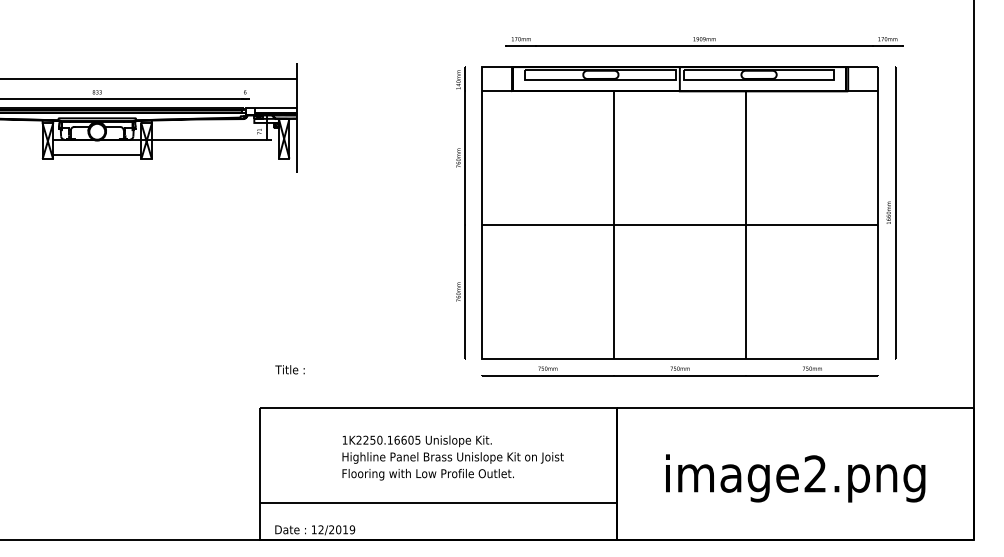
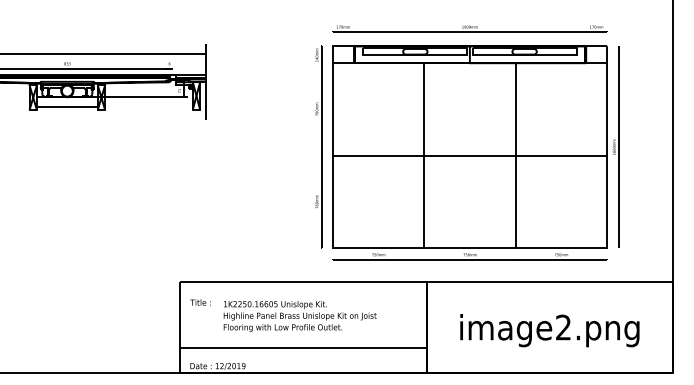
part: (703, 41) -> (469, 28), moved
text: (289, 369) -> (200, 302), moved
text: (452, 457) -> (299, 316), moved

